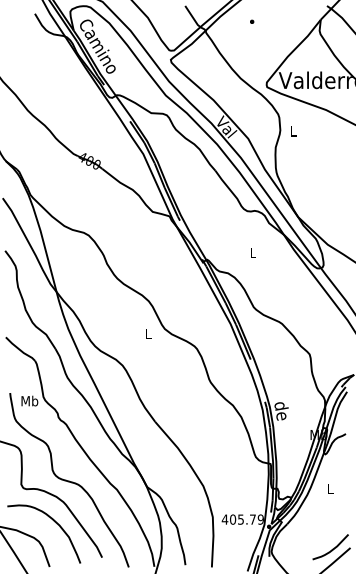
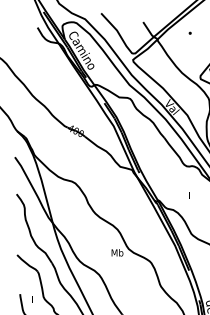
text: (148, 333) -> (117, 252), L -> Mb
text: (29, 400) -> (33, 299), Mb -> L

